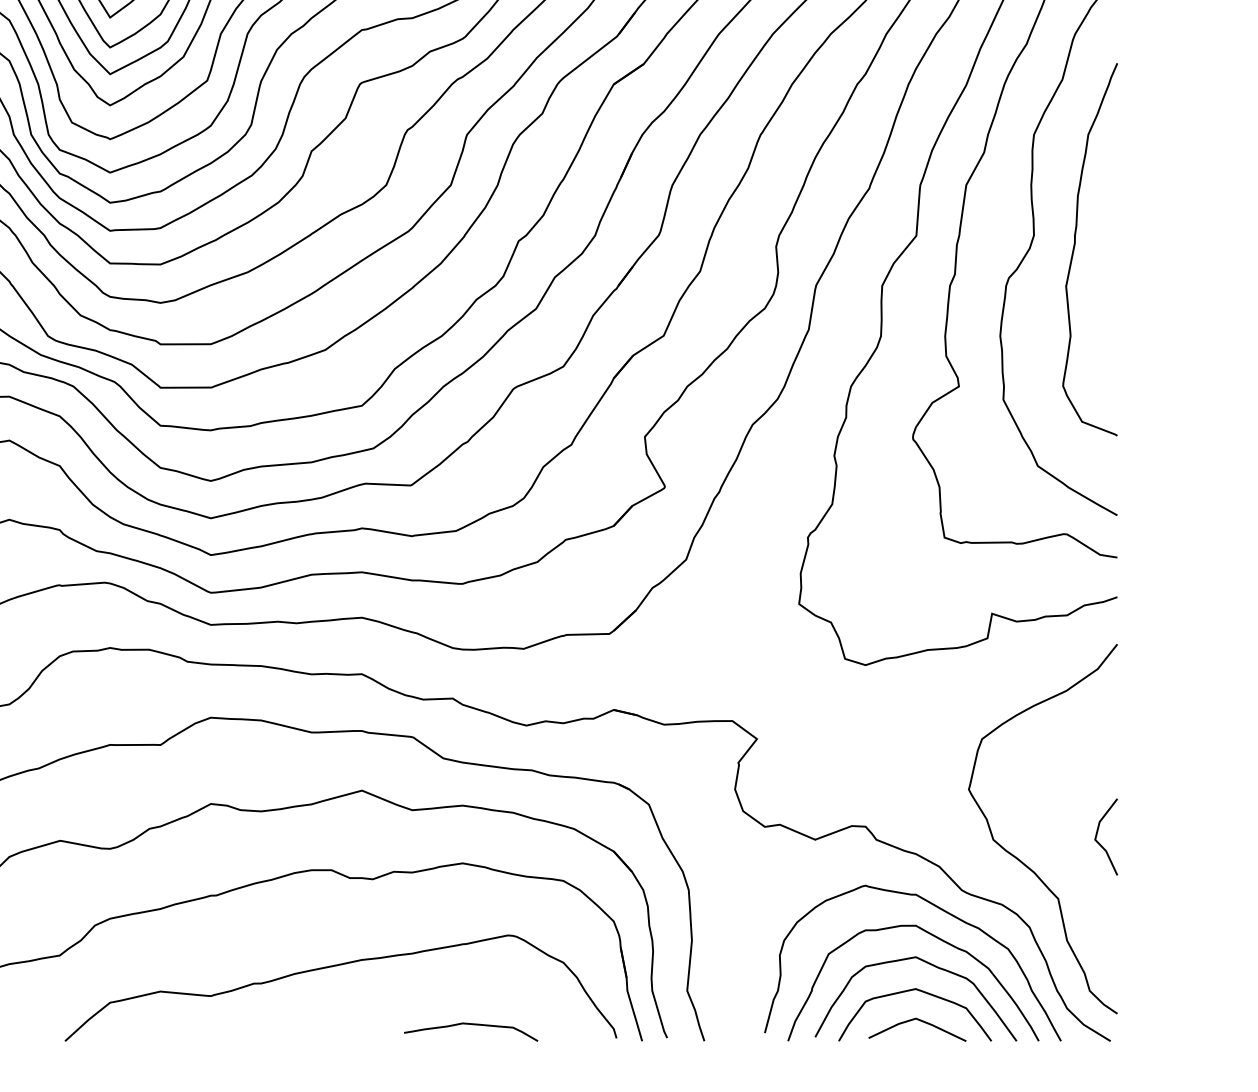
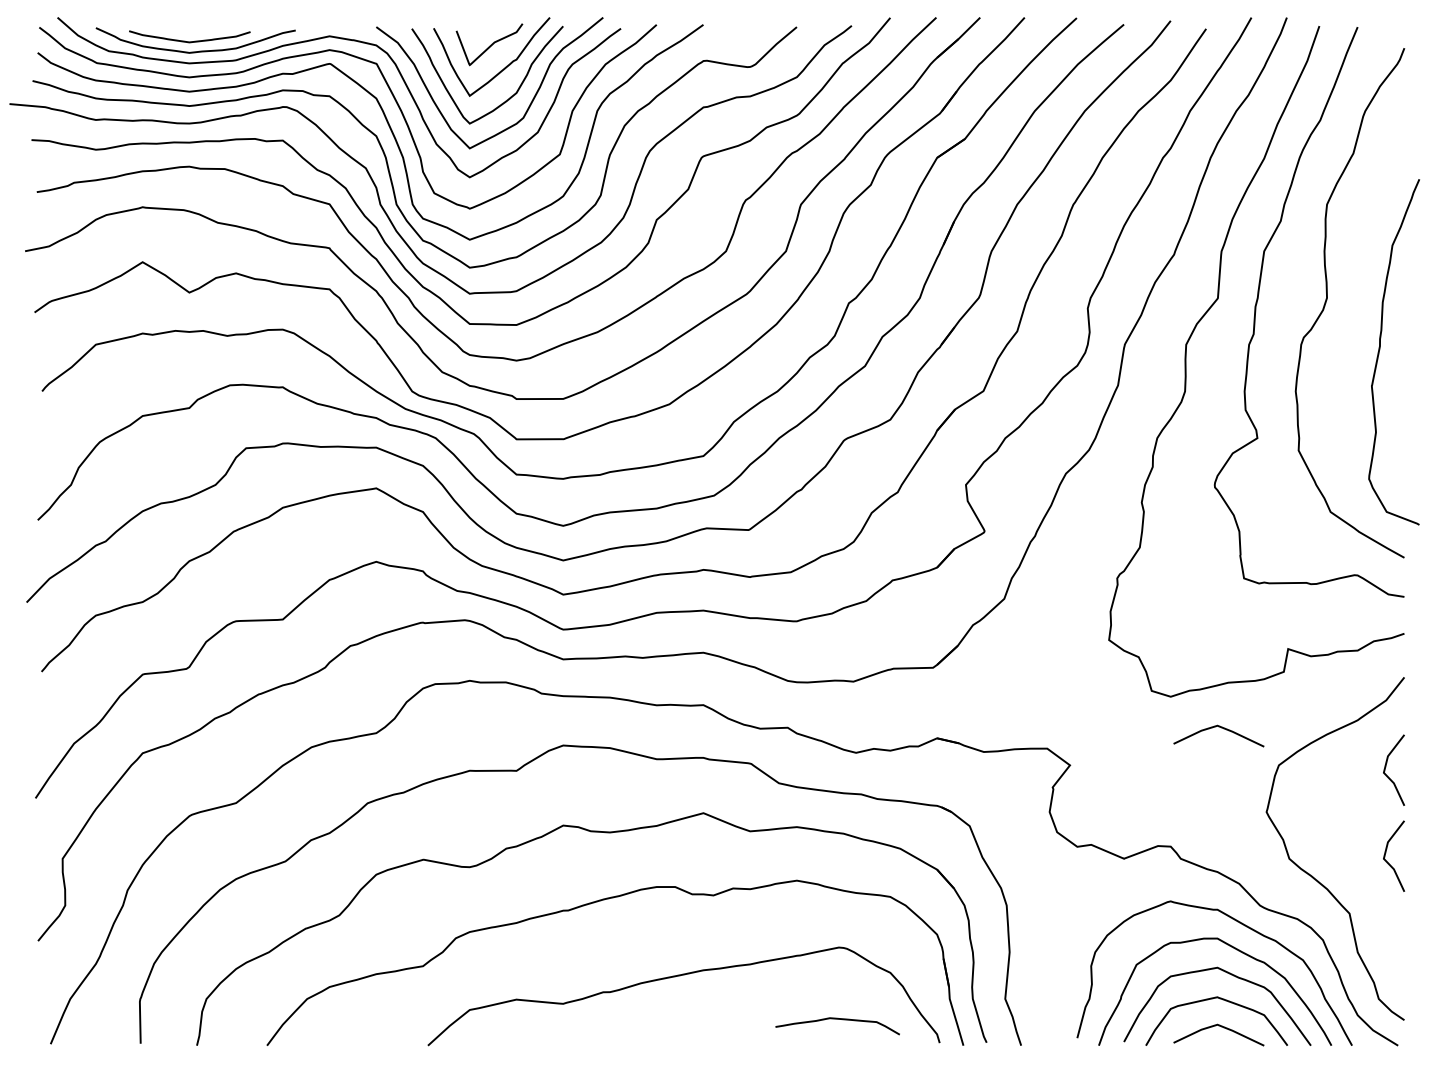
curve: (1075, 246) -> (1380, 349), moved
line: (920, 699) -> (1221, 728), added
line: (1098, 741) -> (1386, 767), added
curve: (470, 1024) -> (837, 1019), moved

